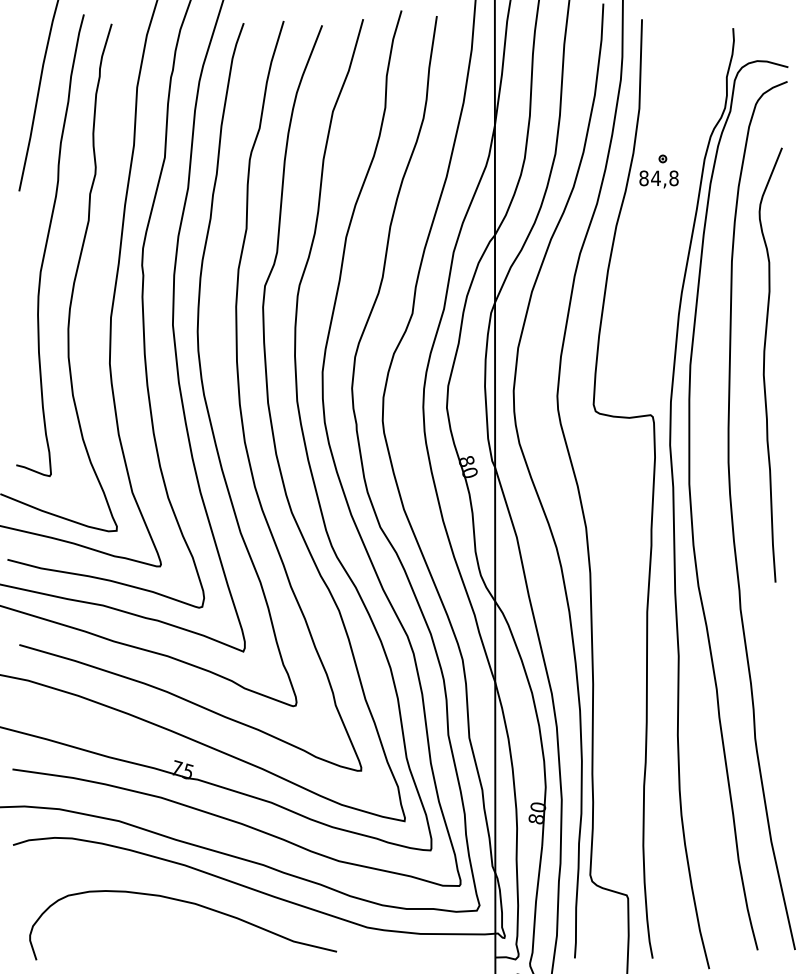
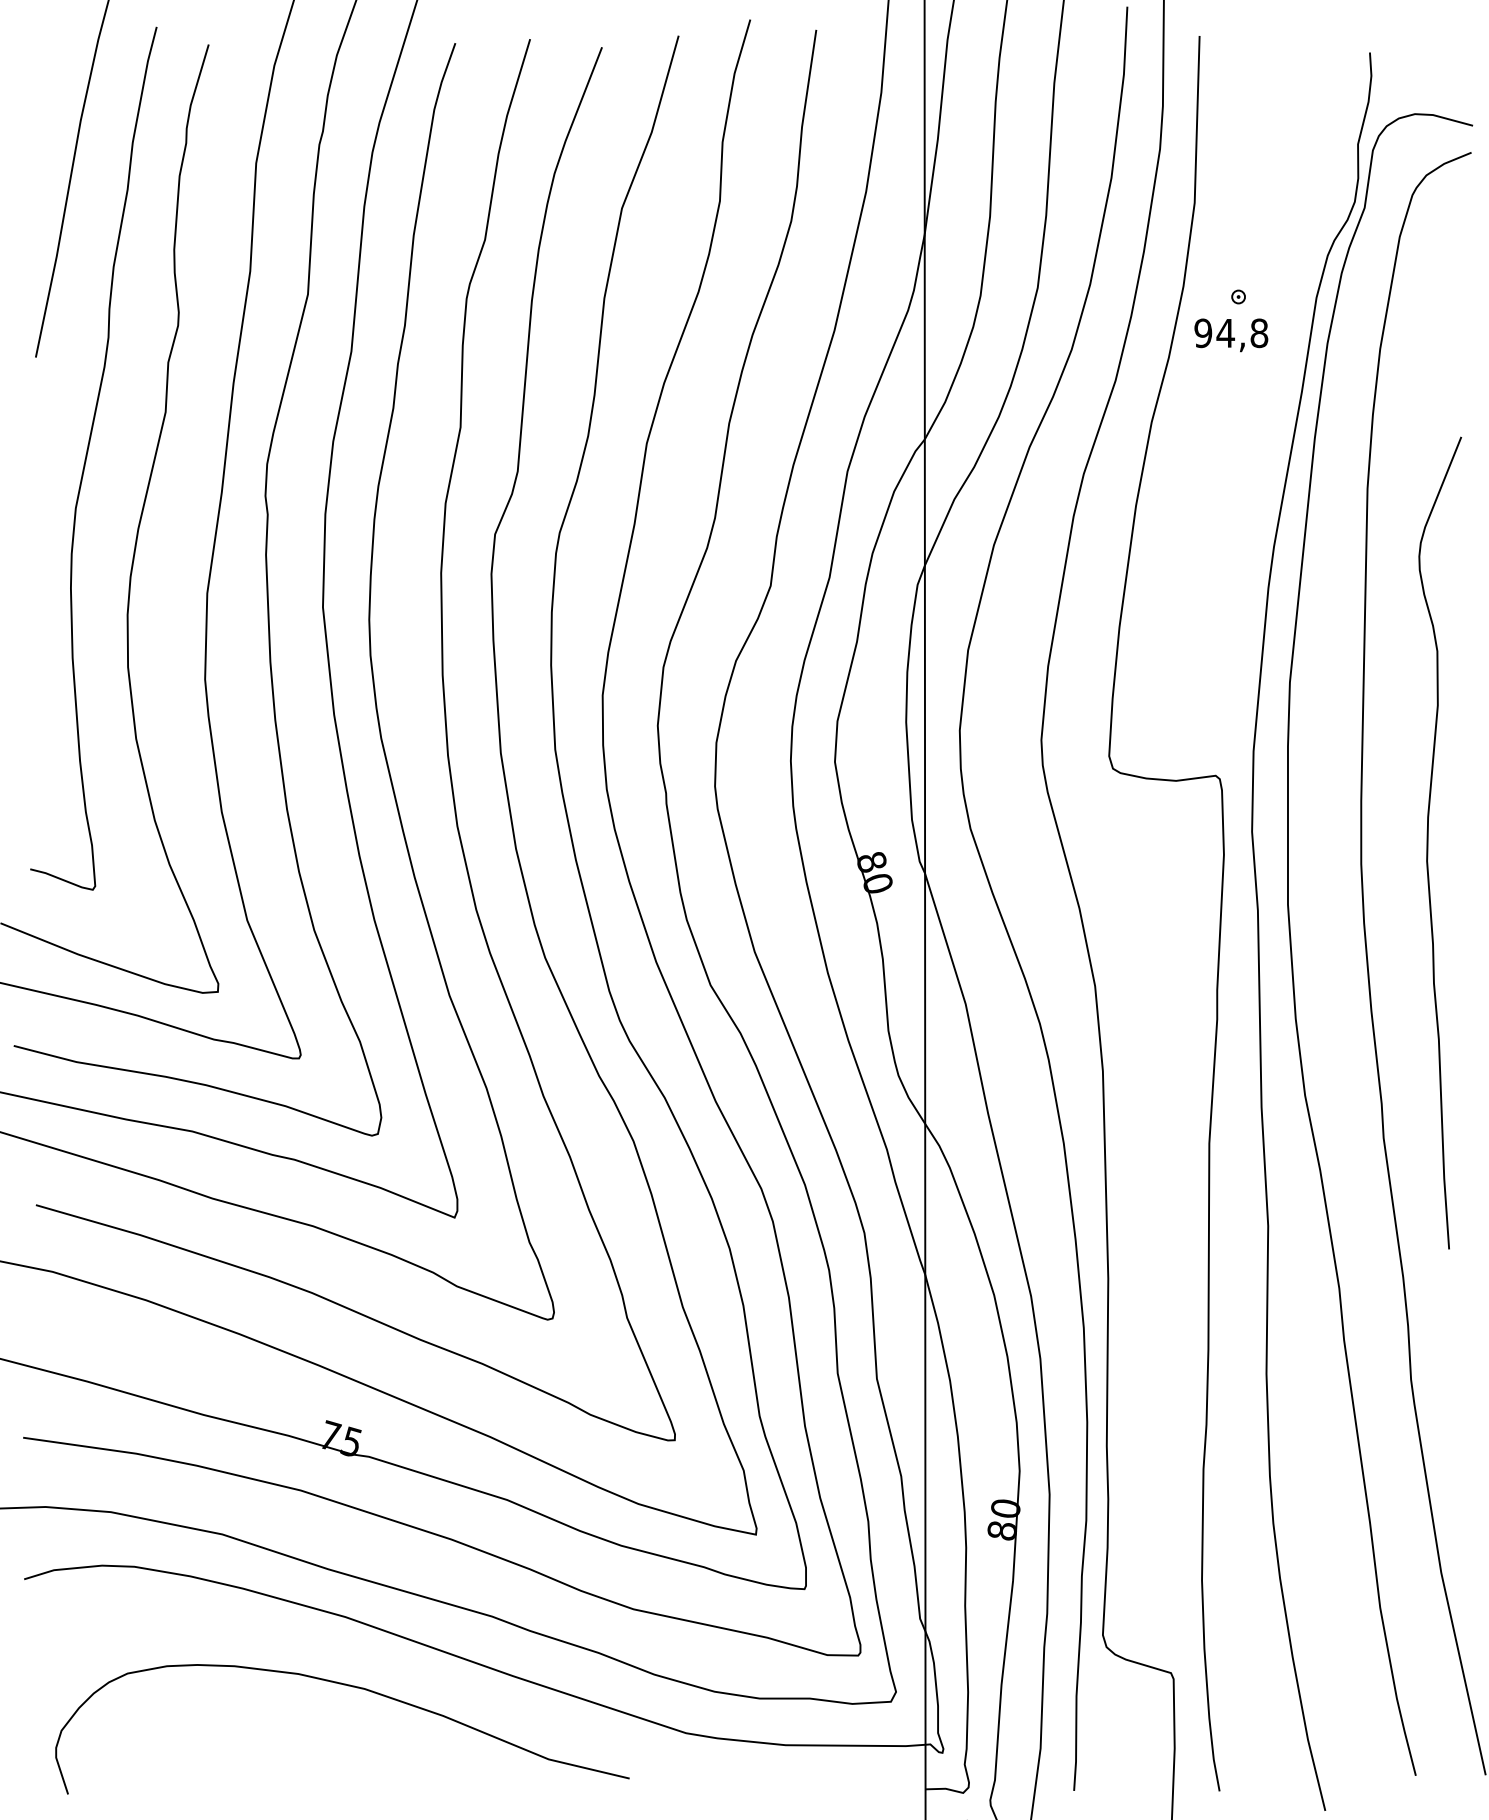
text: (643, 178) -> (1202, 333), 84,8 -> 94,8
curve: (764, 364) -> (1428, 841), moved

